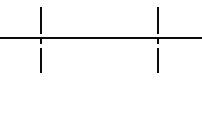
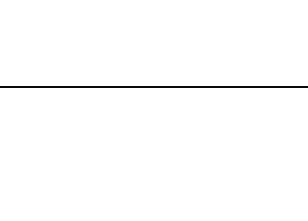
line: (157, 39) -> (206, 89), removed

